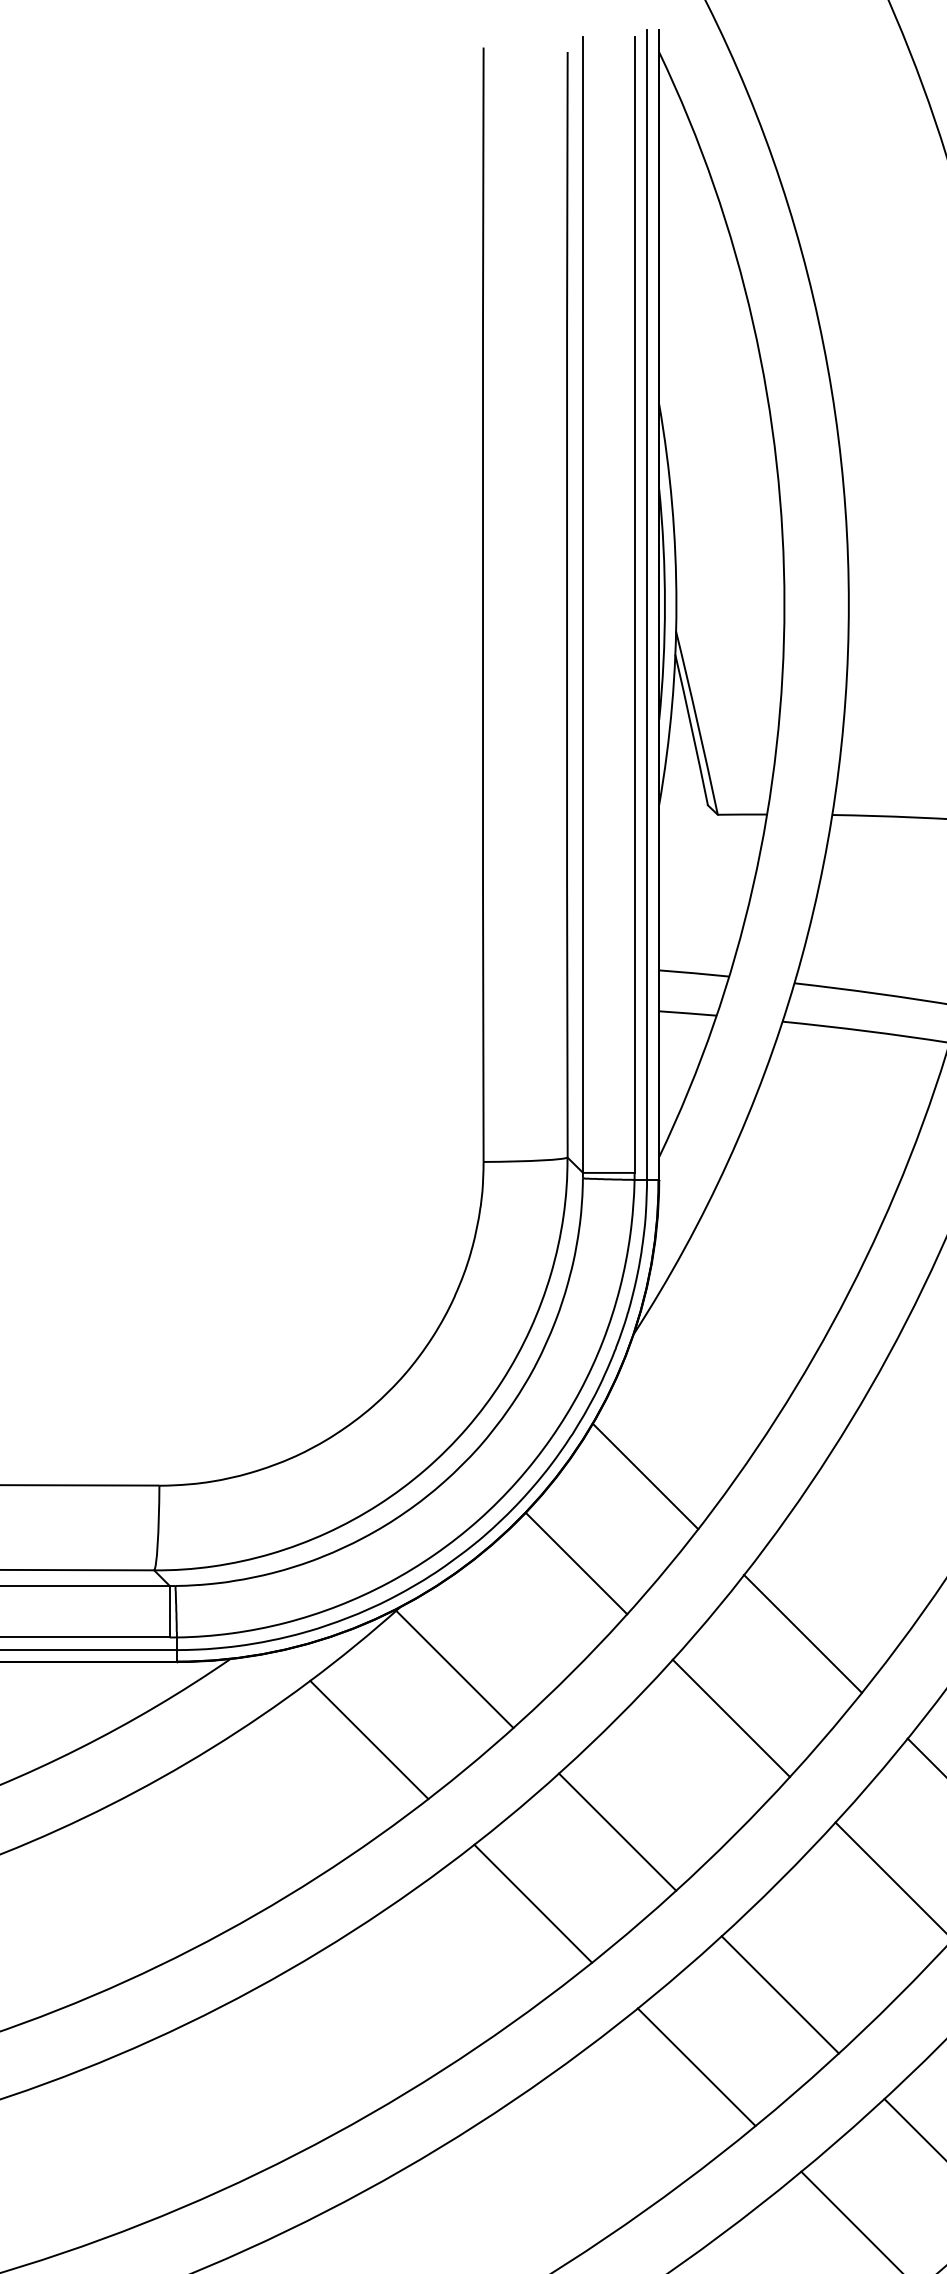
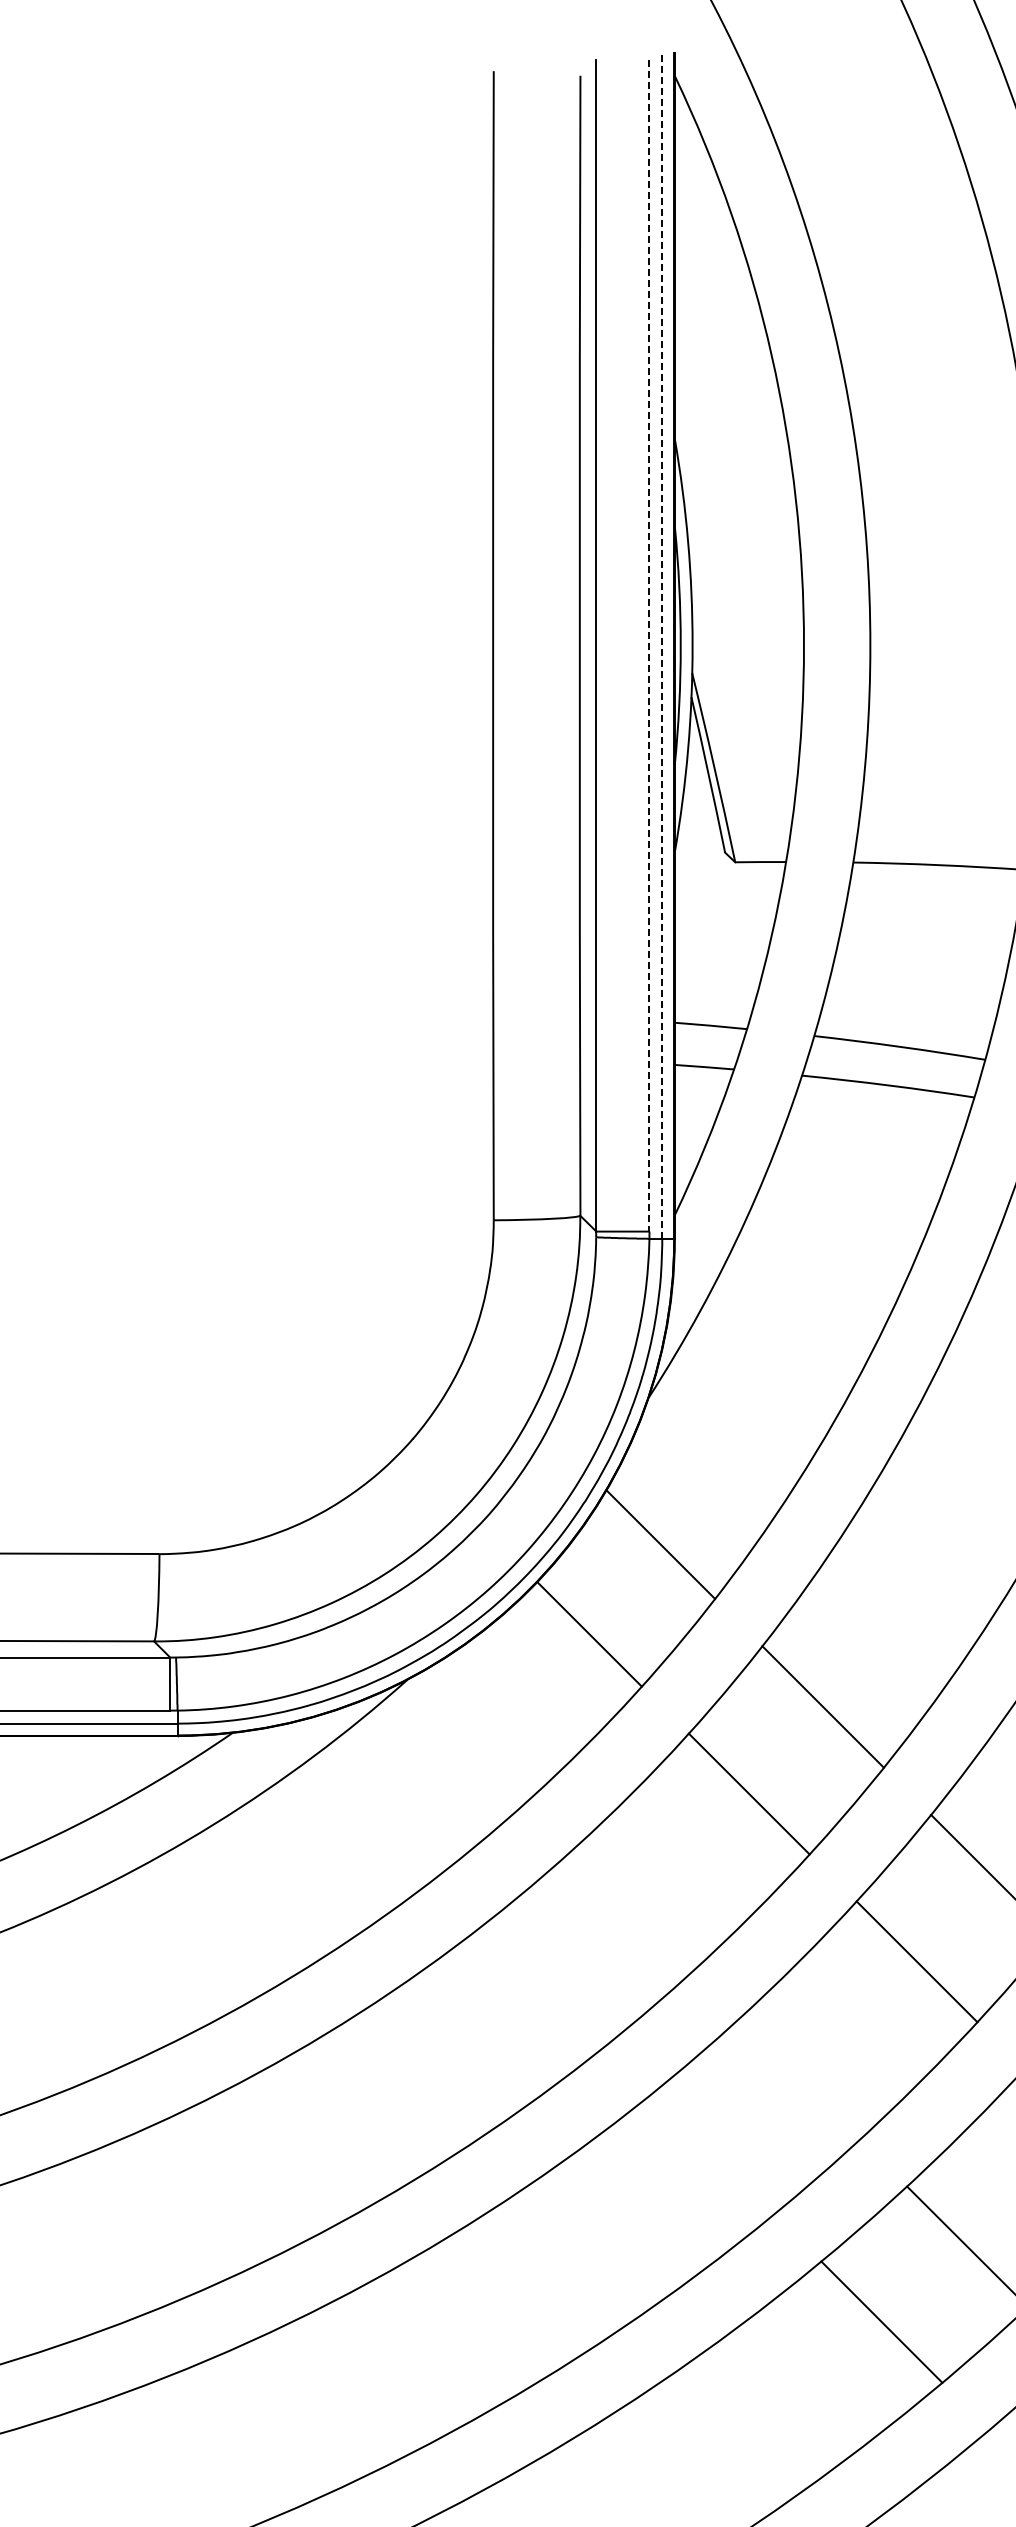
line: (634, 604) -> (649, 645), solid -> dashed
line: (647, 604) -> (662, 645), solid -> dashed
line: (454, 1669) -> (463, 1743), removed
line: (368, 1740) -> (375, 1816), removed
line: (617, 1831) -> (631, 1910), removed
line: (532, 1904) -> (544, 1985), removed
line: (780, 1994) -> (799, 2078), removed
line: (696, 2066) -> (713, 2153), removed

